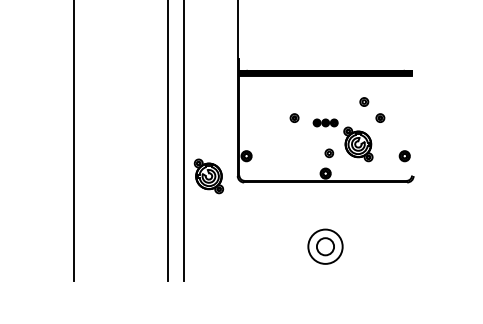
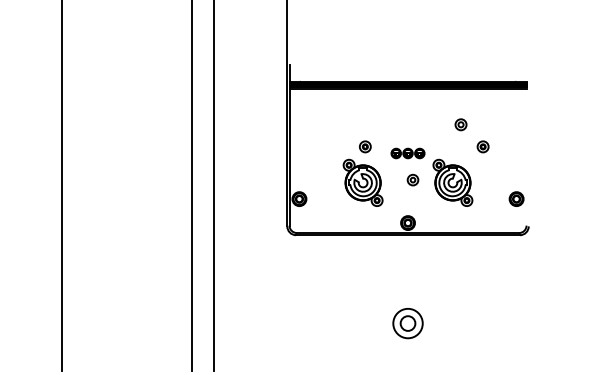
part: (329, 153) -> (413, 180), moved
part: (208, 176) -> (362, 183), moved
part: (325, 246) -> (407, 323), size x0.62

